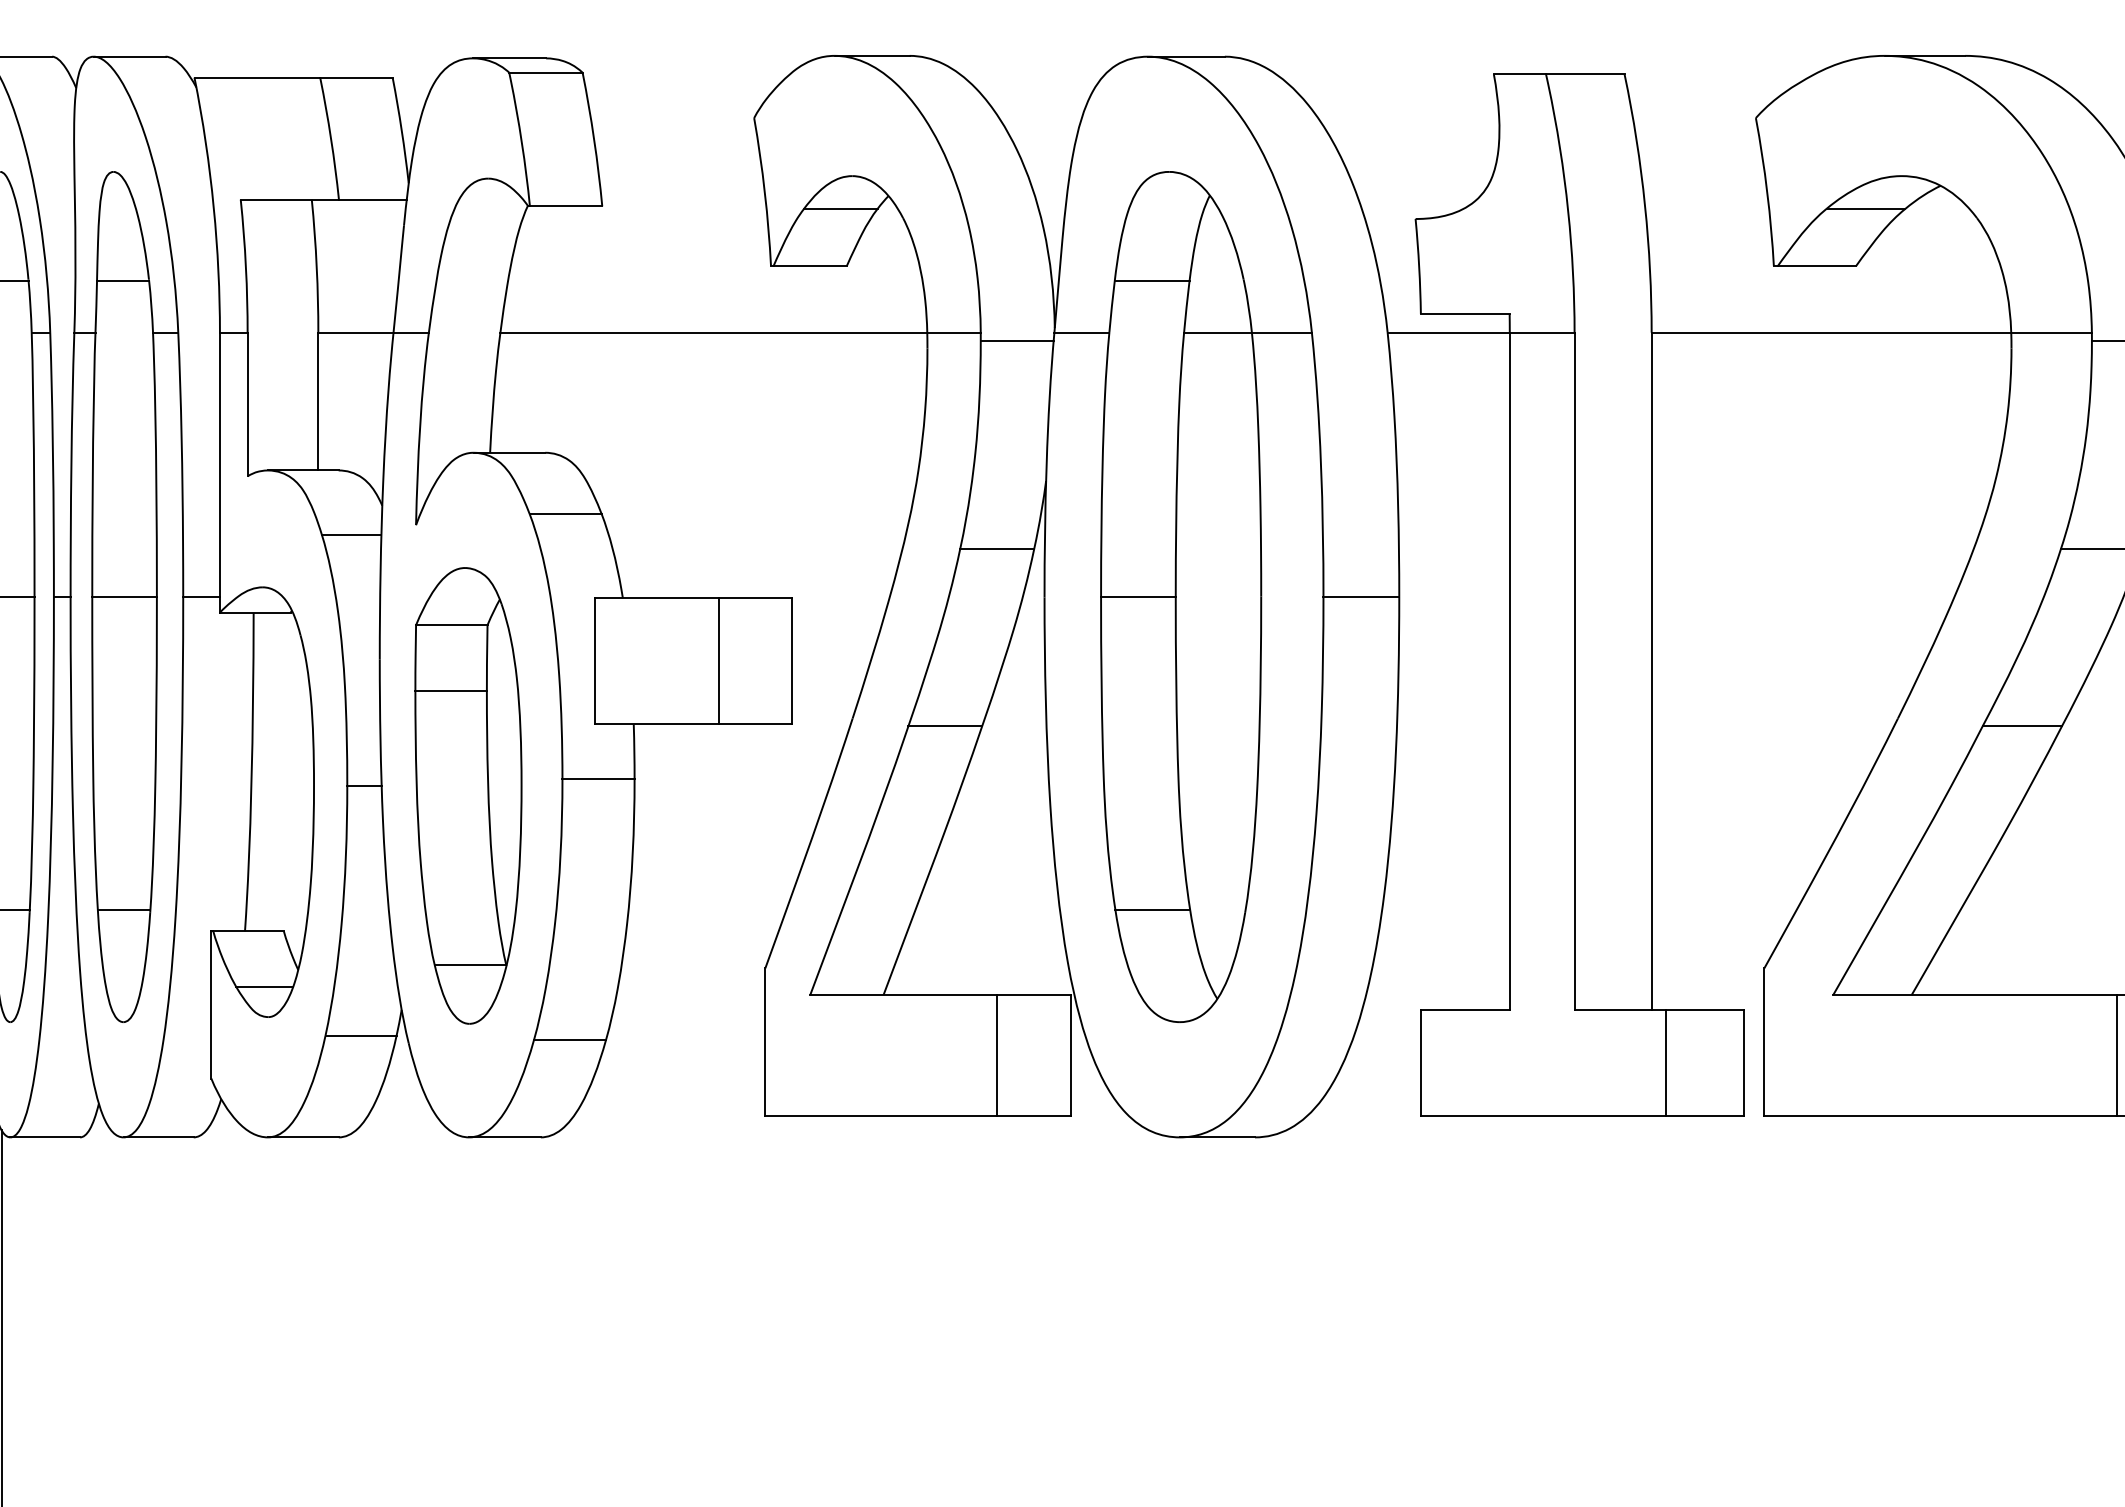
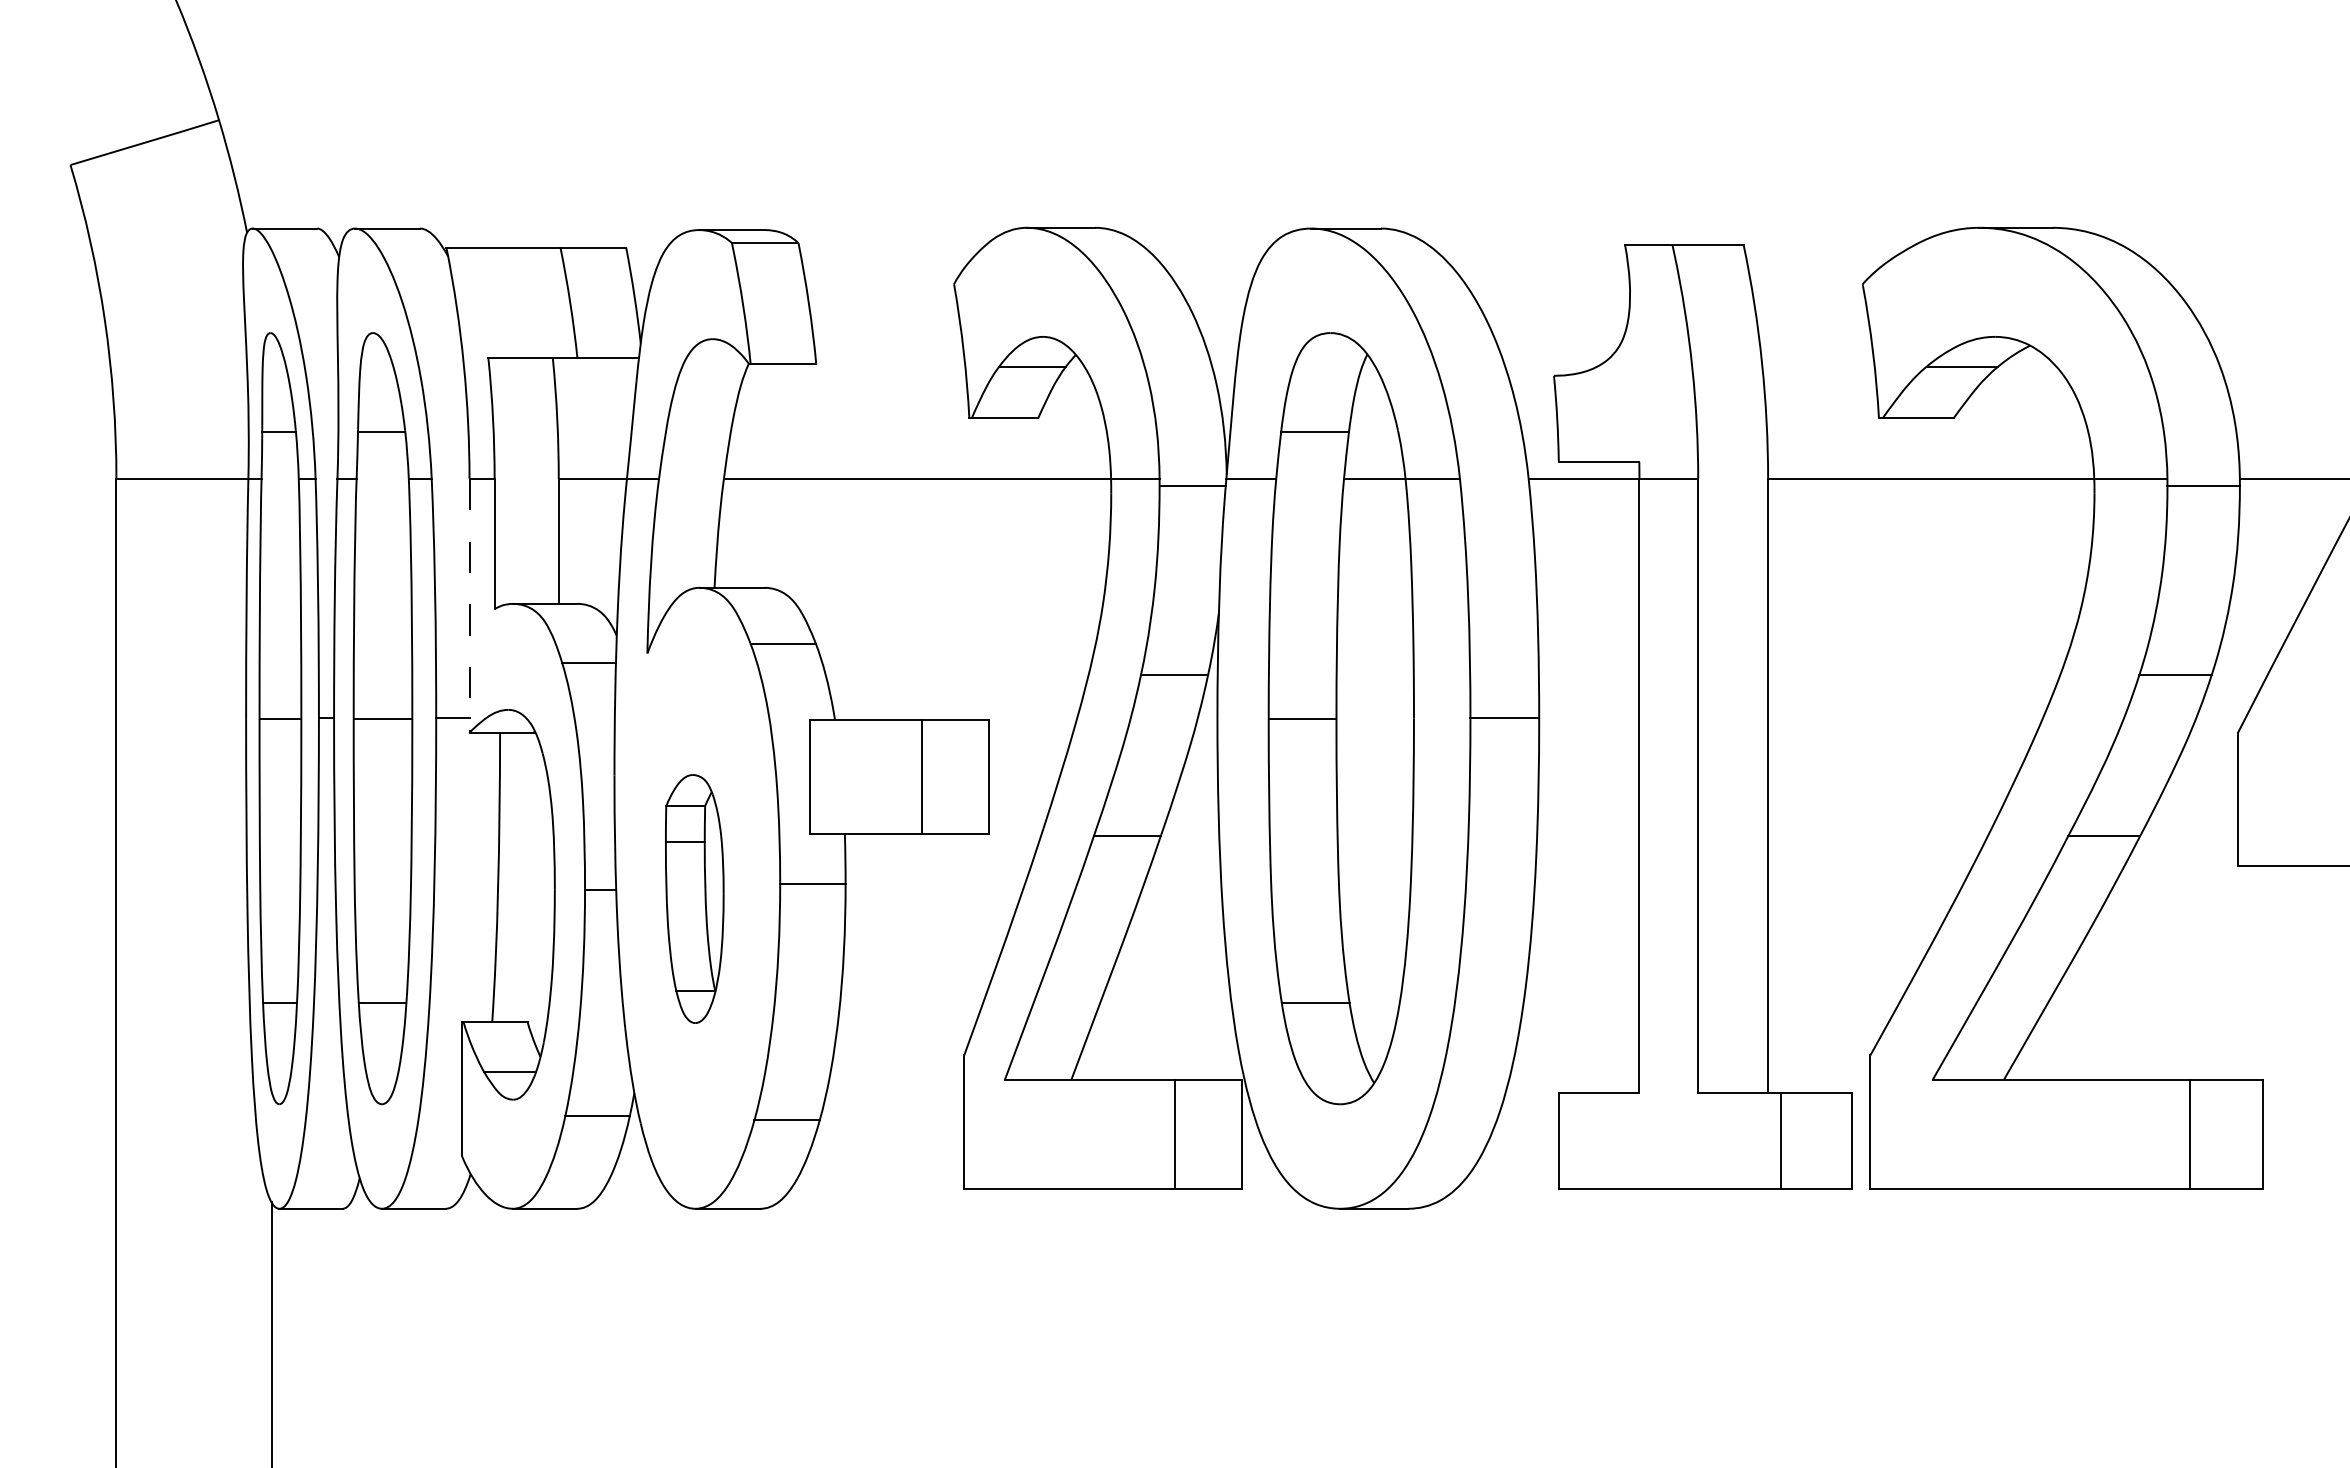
line: (219, 472) -> (469, 605), solid -> dashed
part: (467, 795) -> (694, 898), size x0.6

